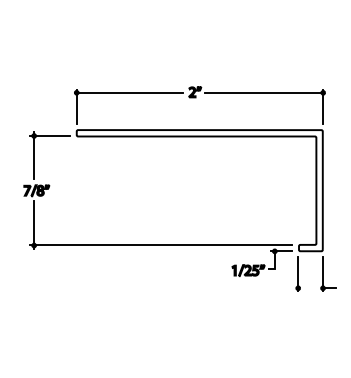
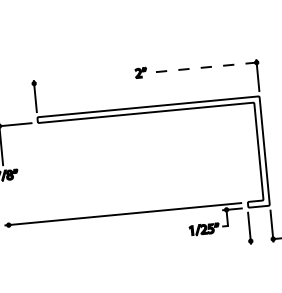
line: (129, 92) -> (81, 78), removed
line: (263, 92) -> (202, 67), solid -> dashed
line: (34, 224) -> (7, 206), removed

